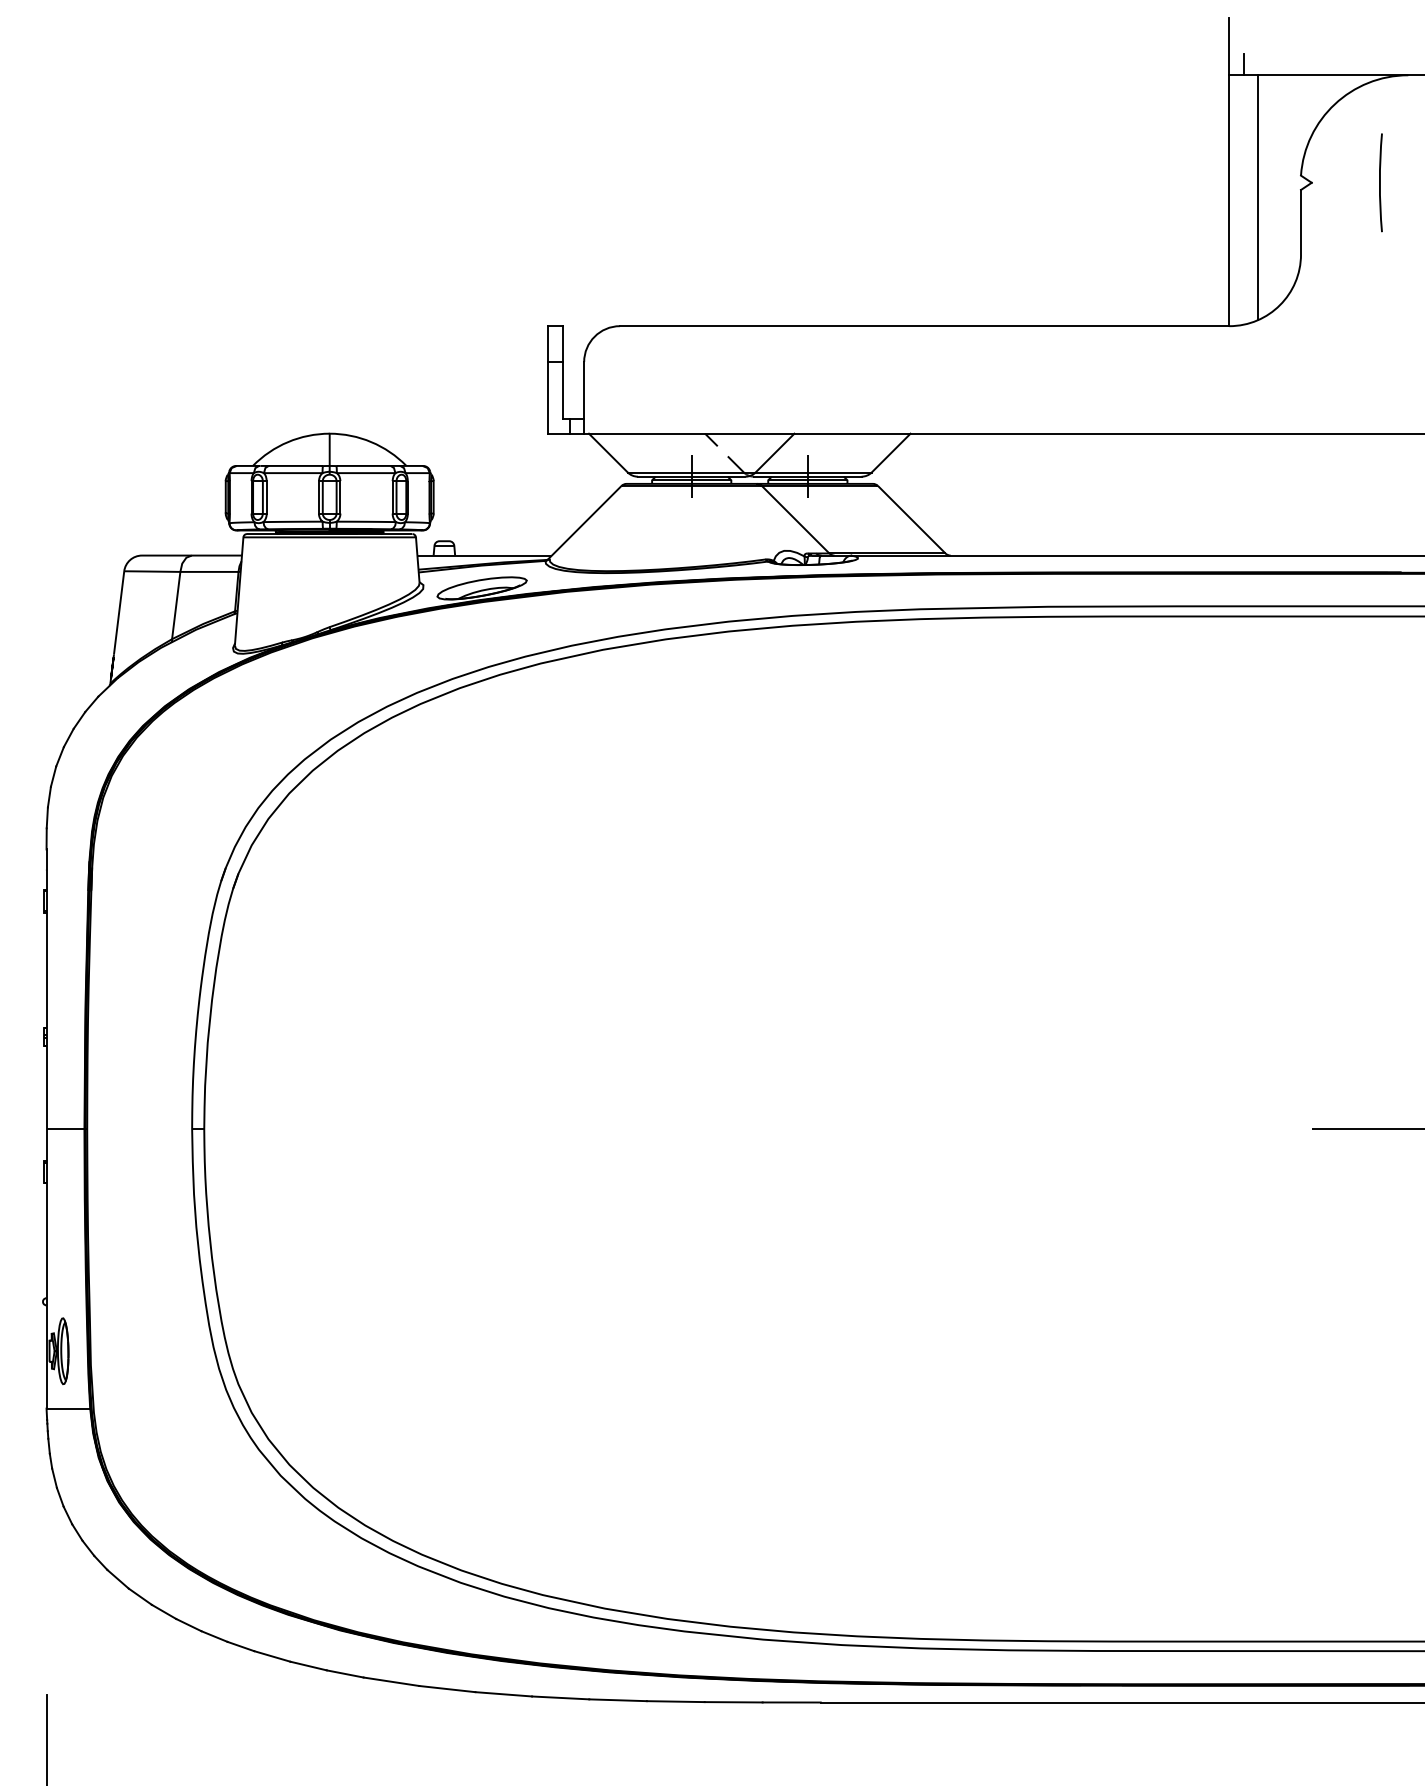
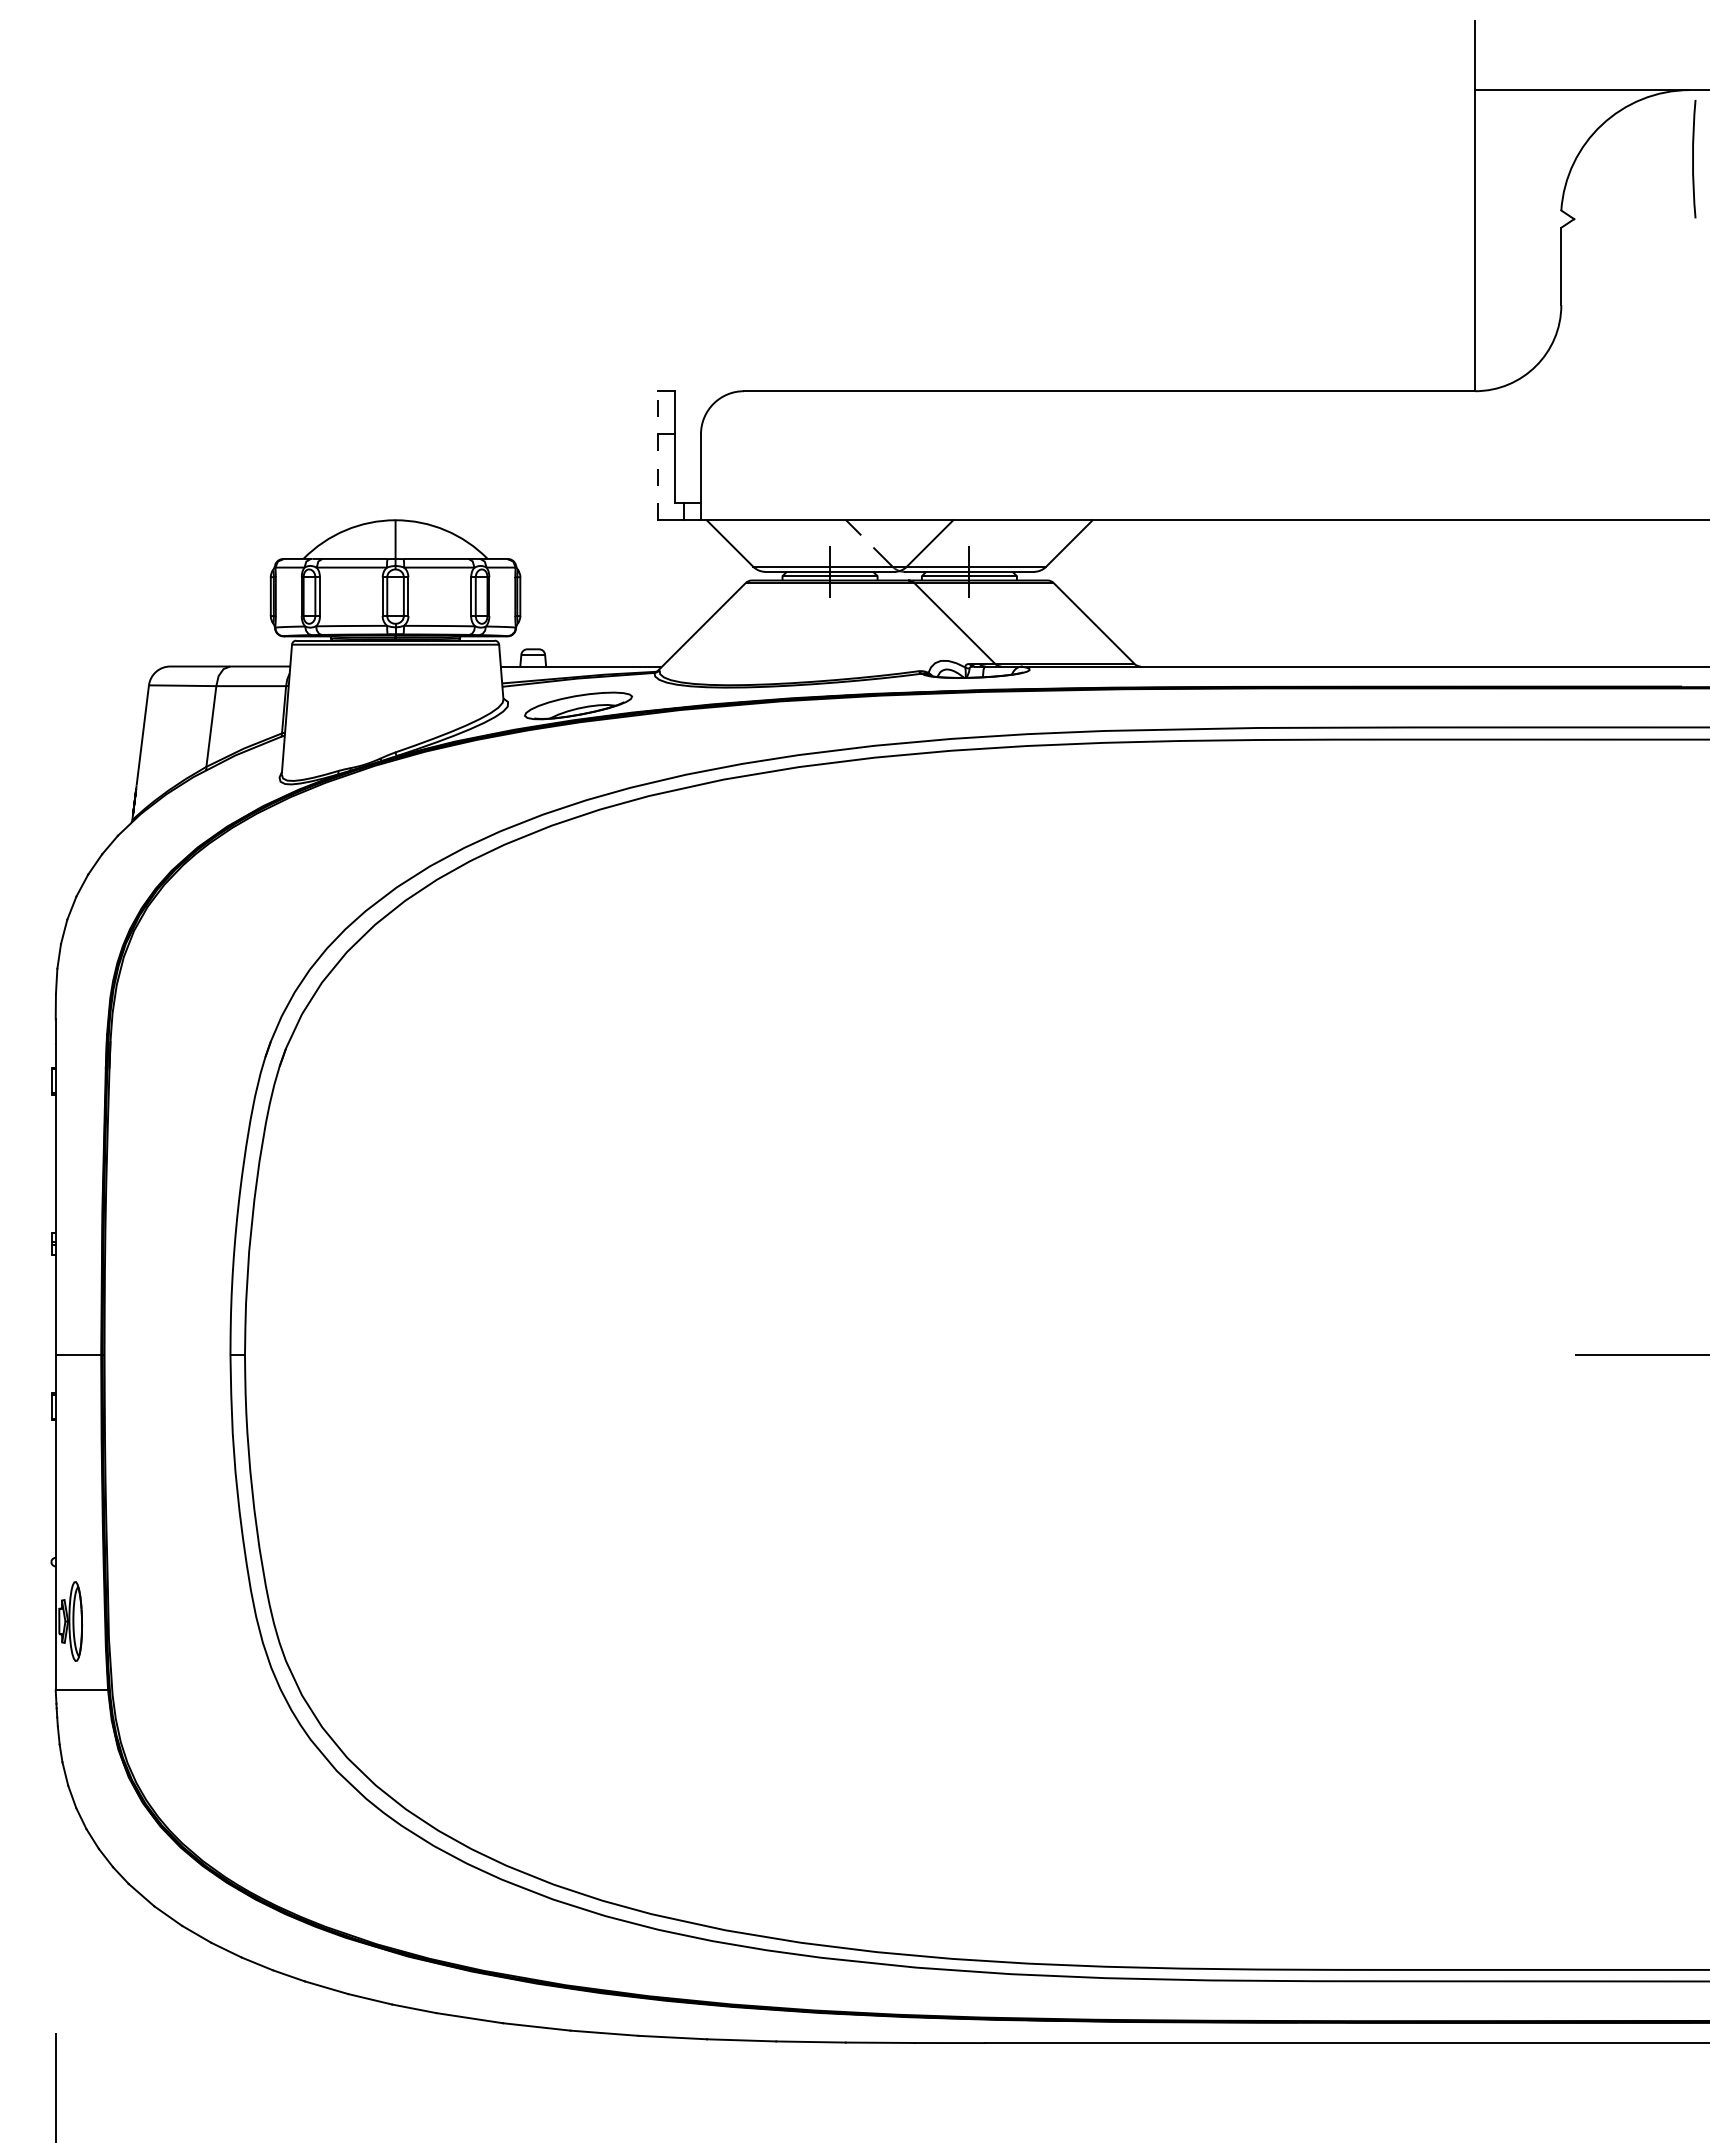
line: (1243, 64) -> (1492, 77), removed
arc: (1380, 183) -> (1693, 159), moved
line: (1257, 198) -> (1509, 237), removed
line: (547, 379) -> (657, 455), solid -> dashed

